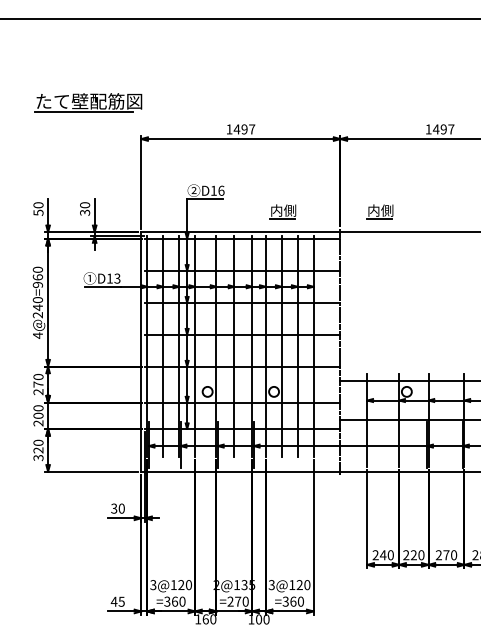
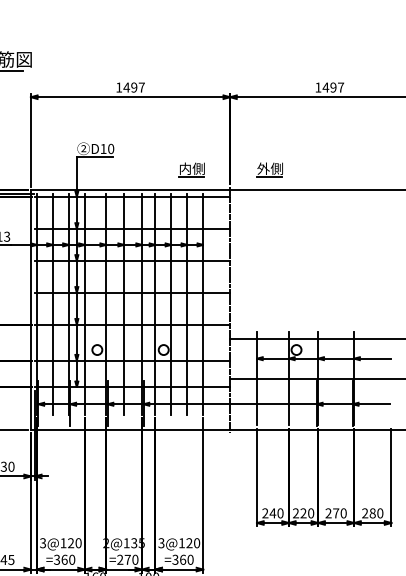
text: (221, 190) -> (111, 148), D16 -> D10
text: (373, 210) -> (263, 168), 内側 -> 外側
part: (282, 211) -> (191, 169), moved

